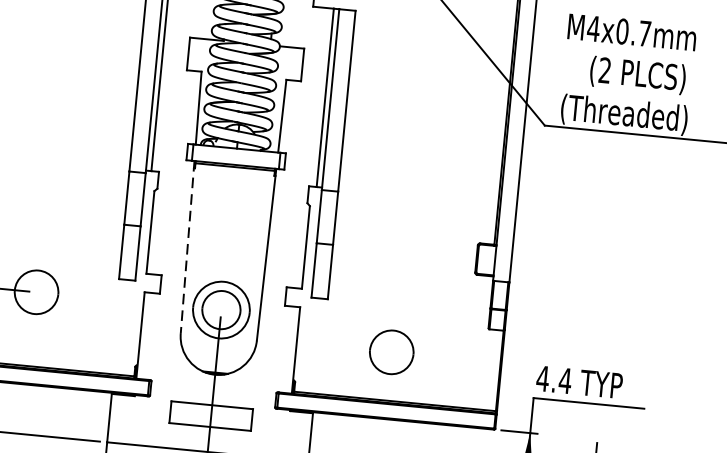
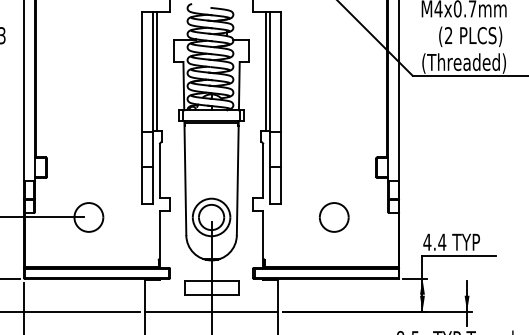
line: (187, 247) -> (185, 178), dashed -> solid
part: (392, 352) -> (334, 217), moved

